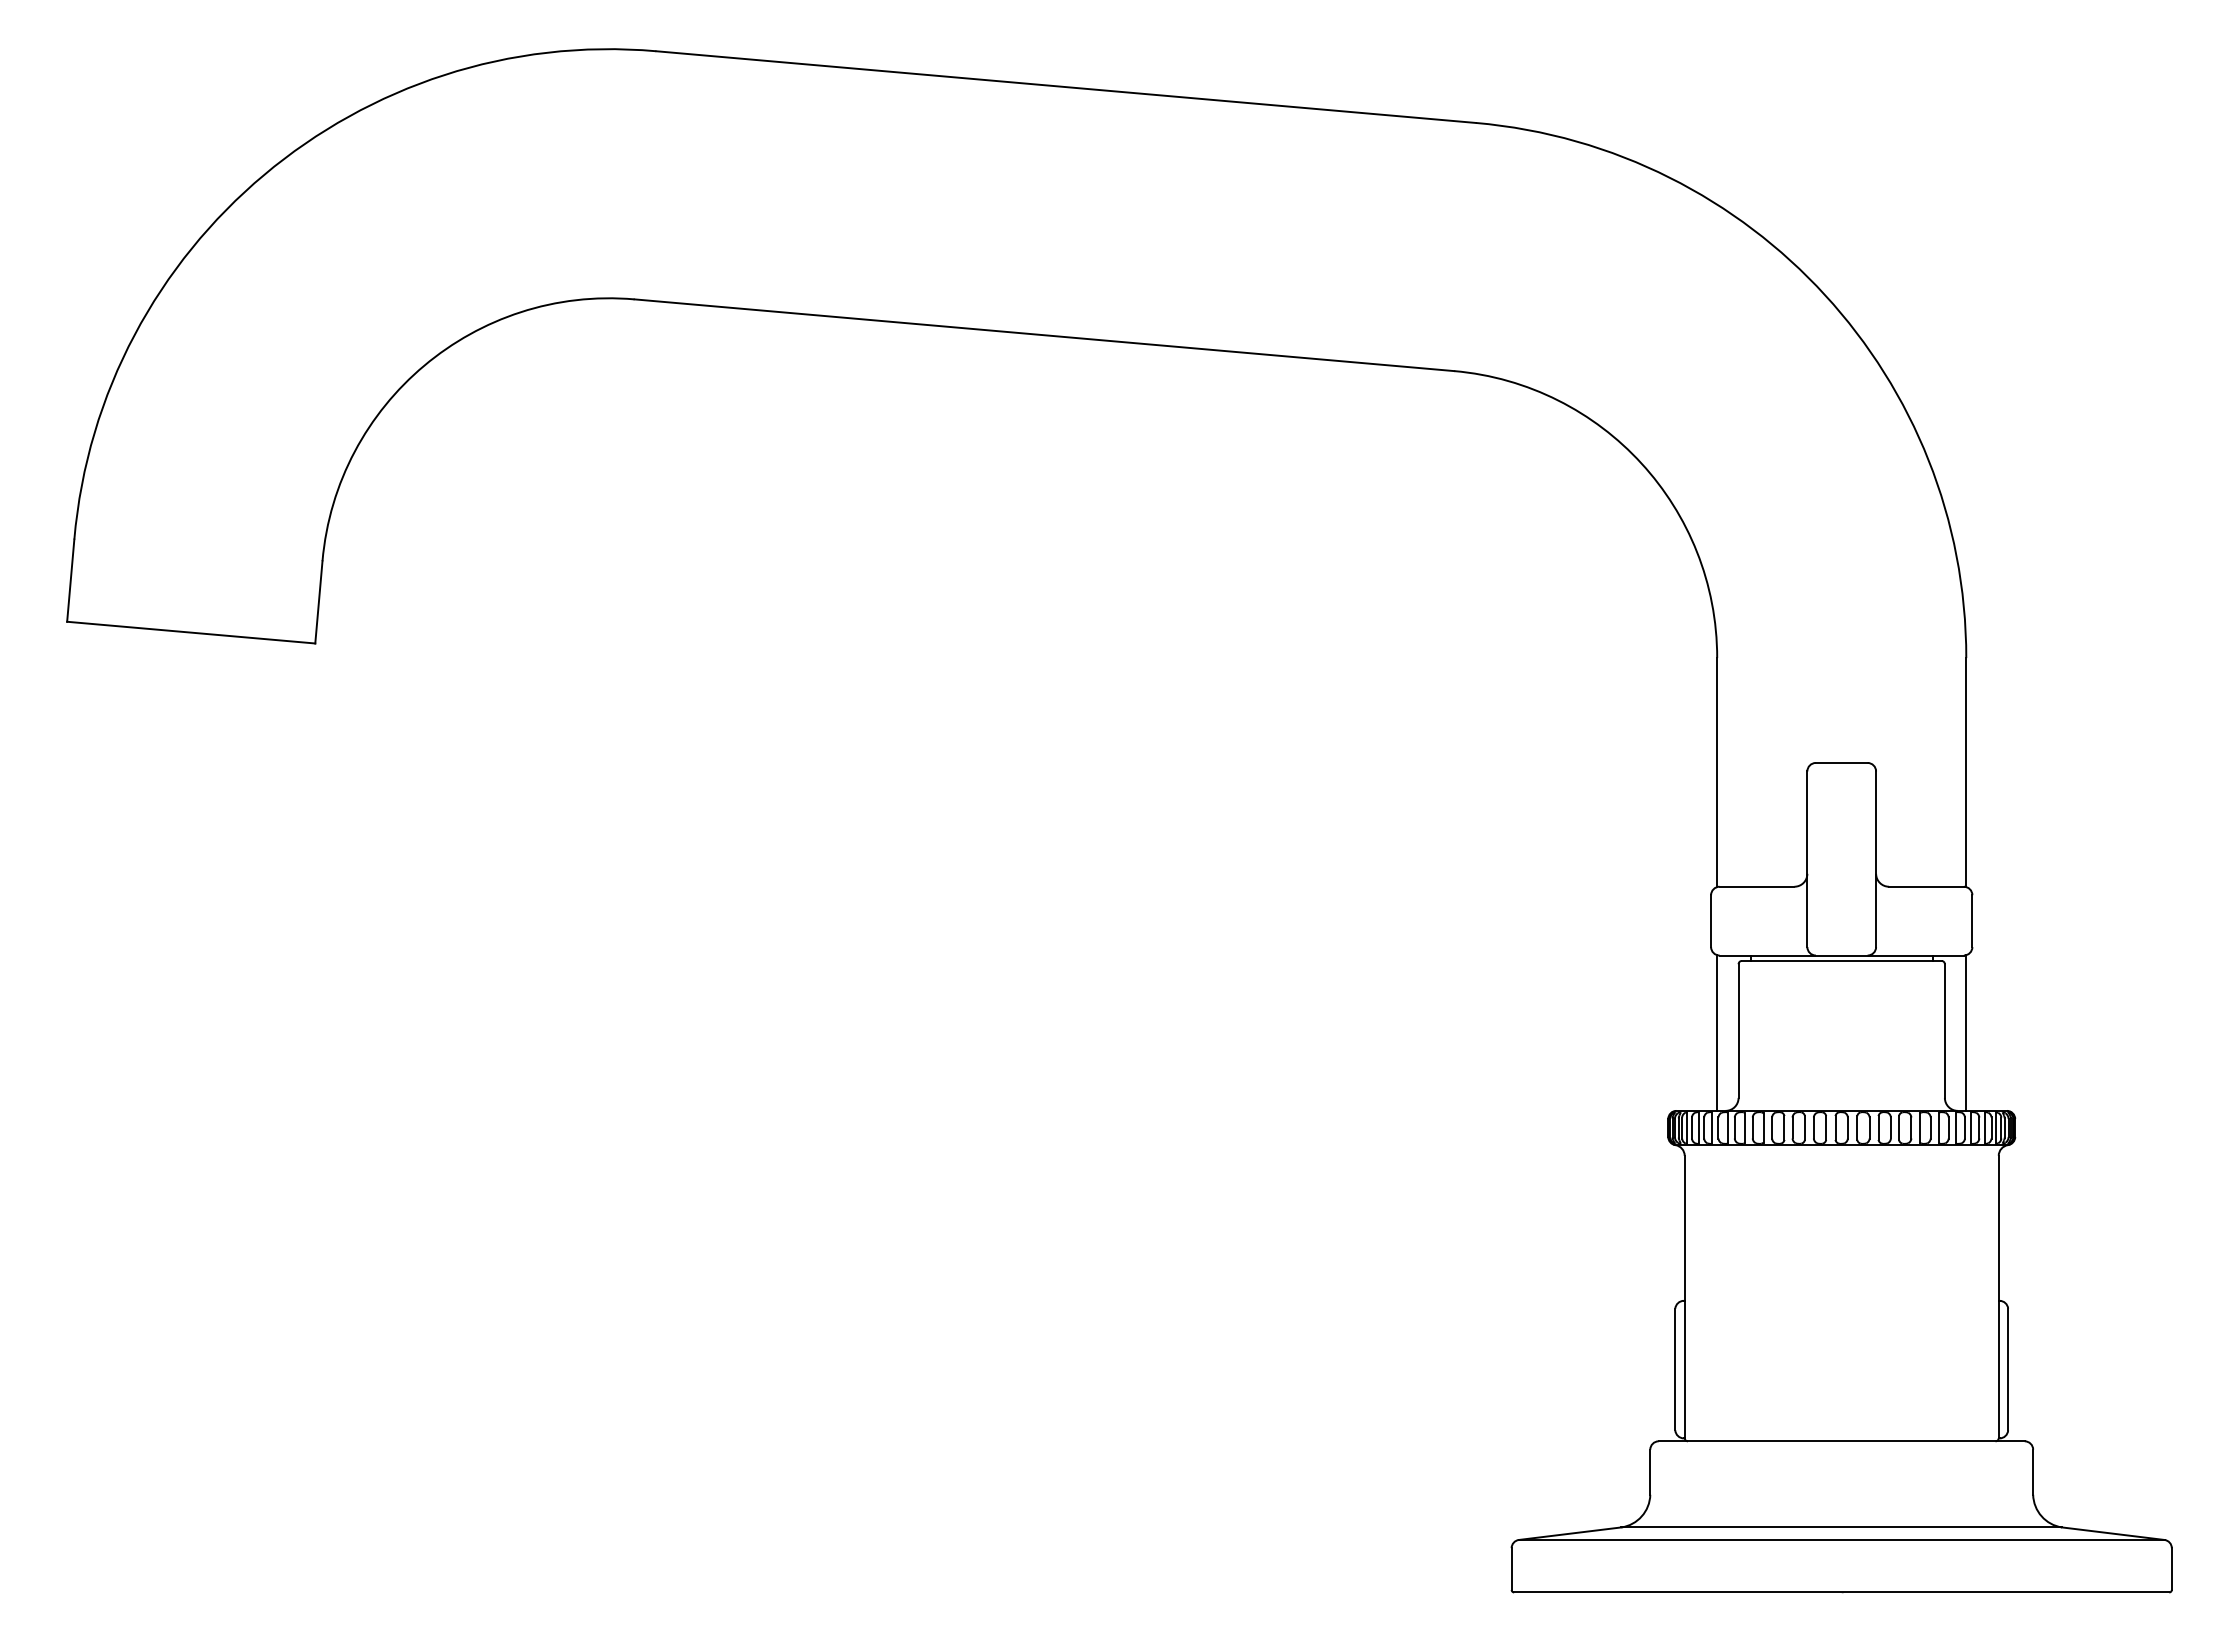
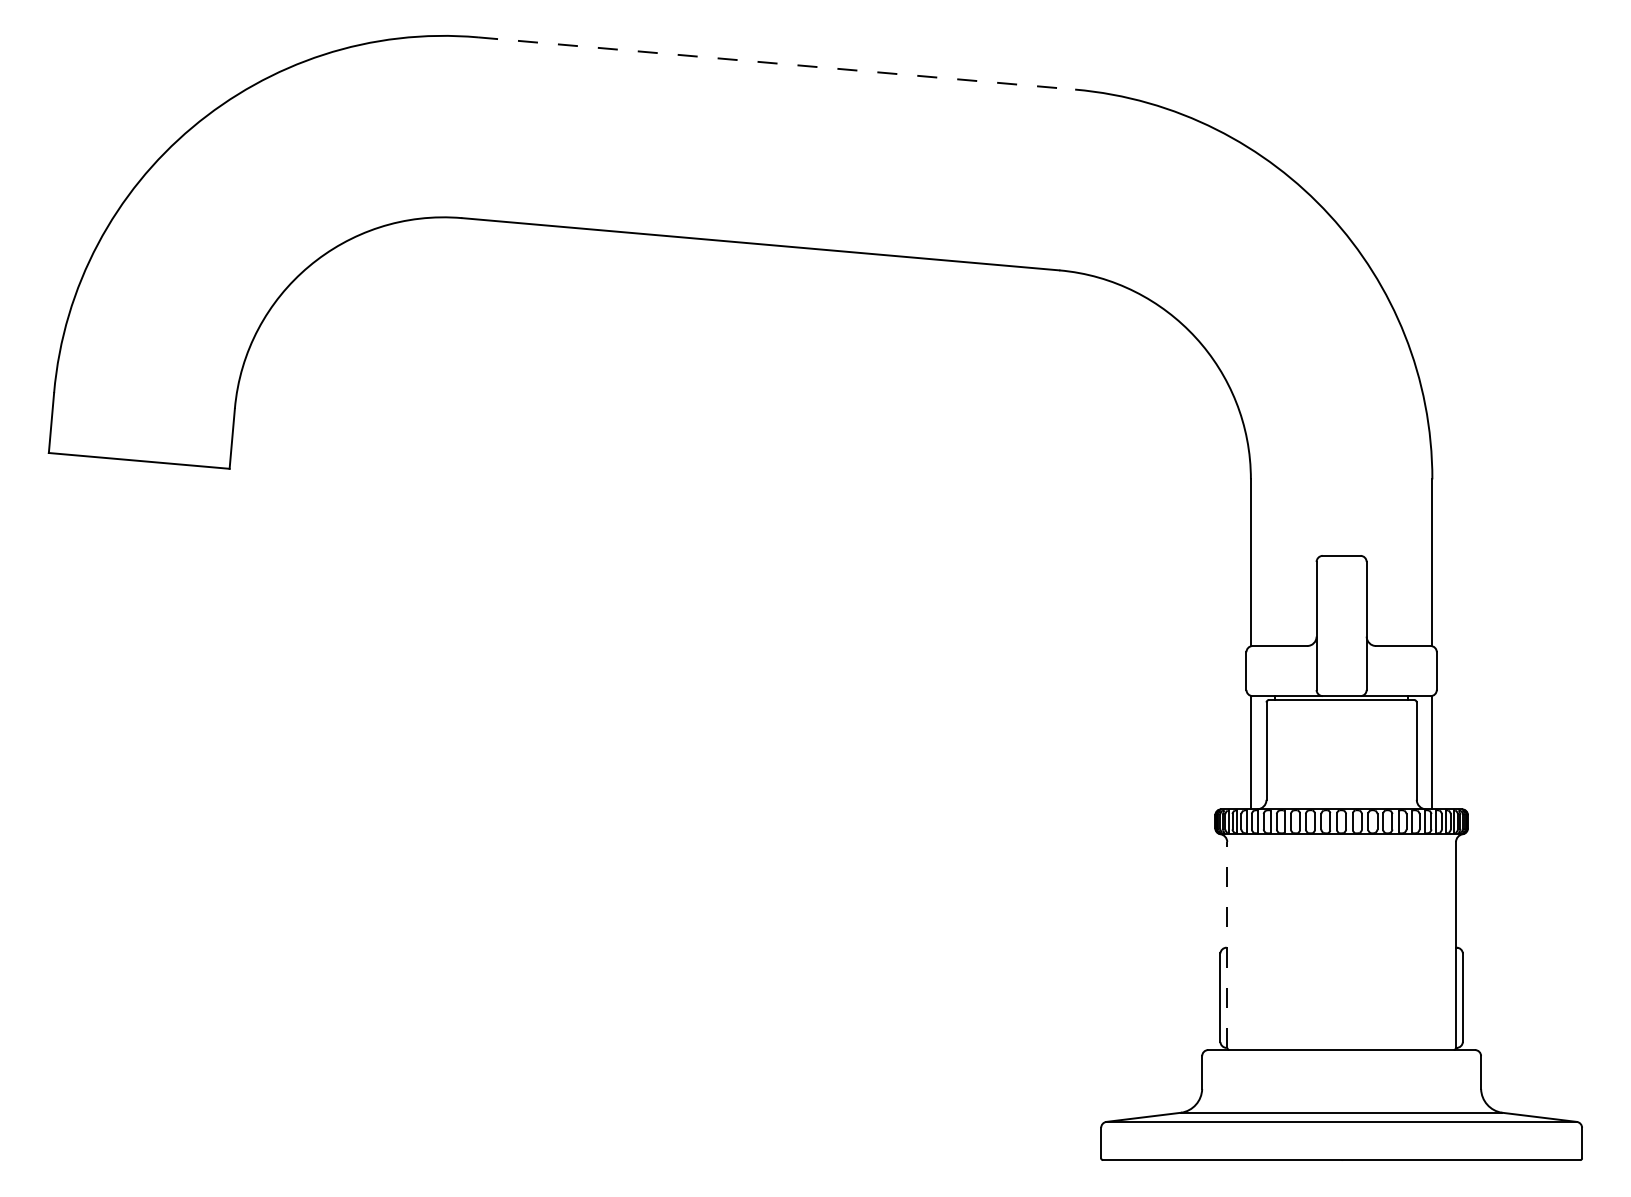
line: (1066, 87) -> (776, 63), solid -> dashed
line: (1684, 1296) -> (1227, 944), solid -> dashed

